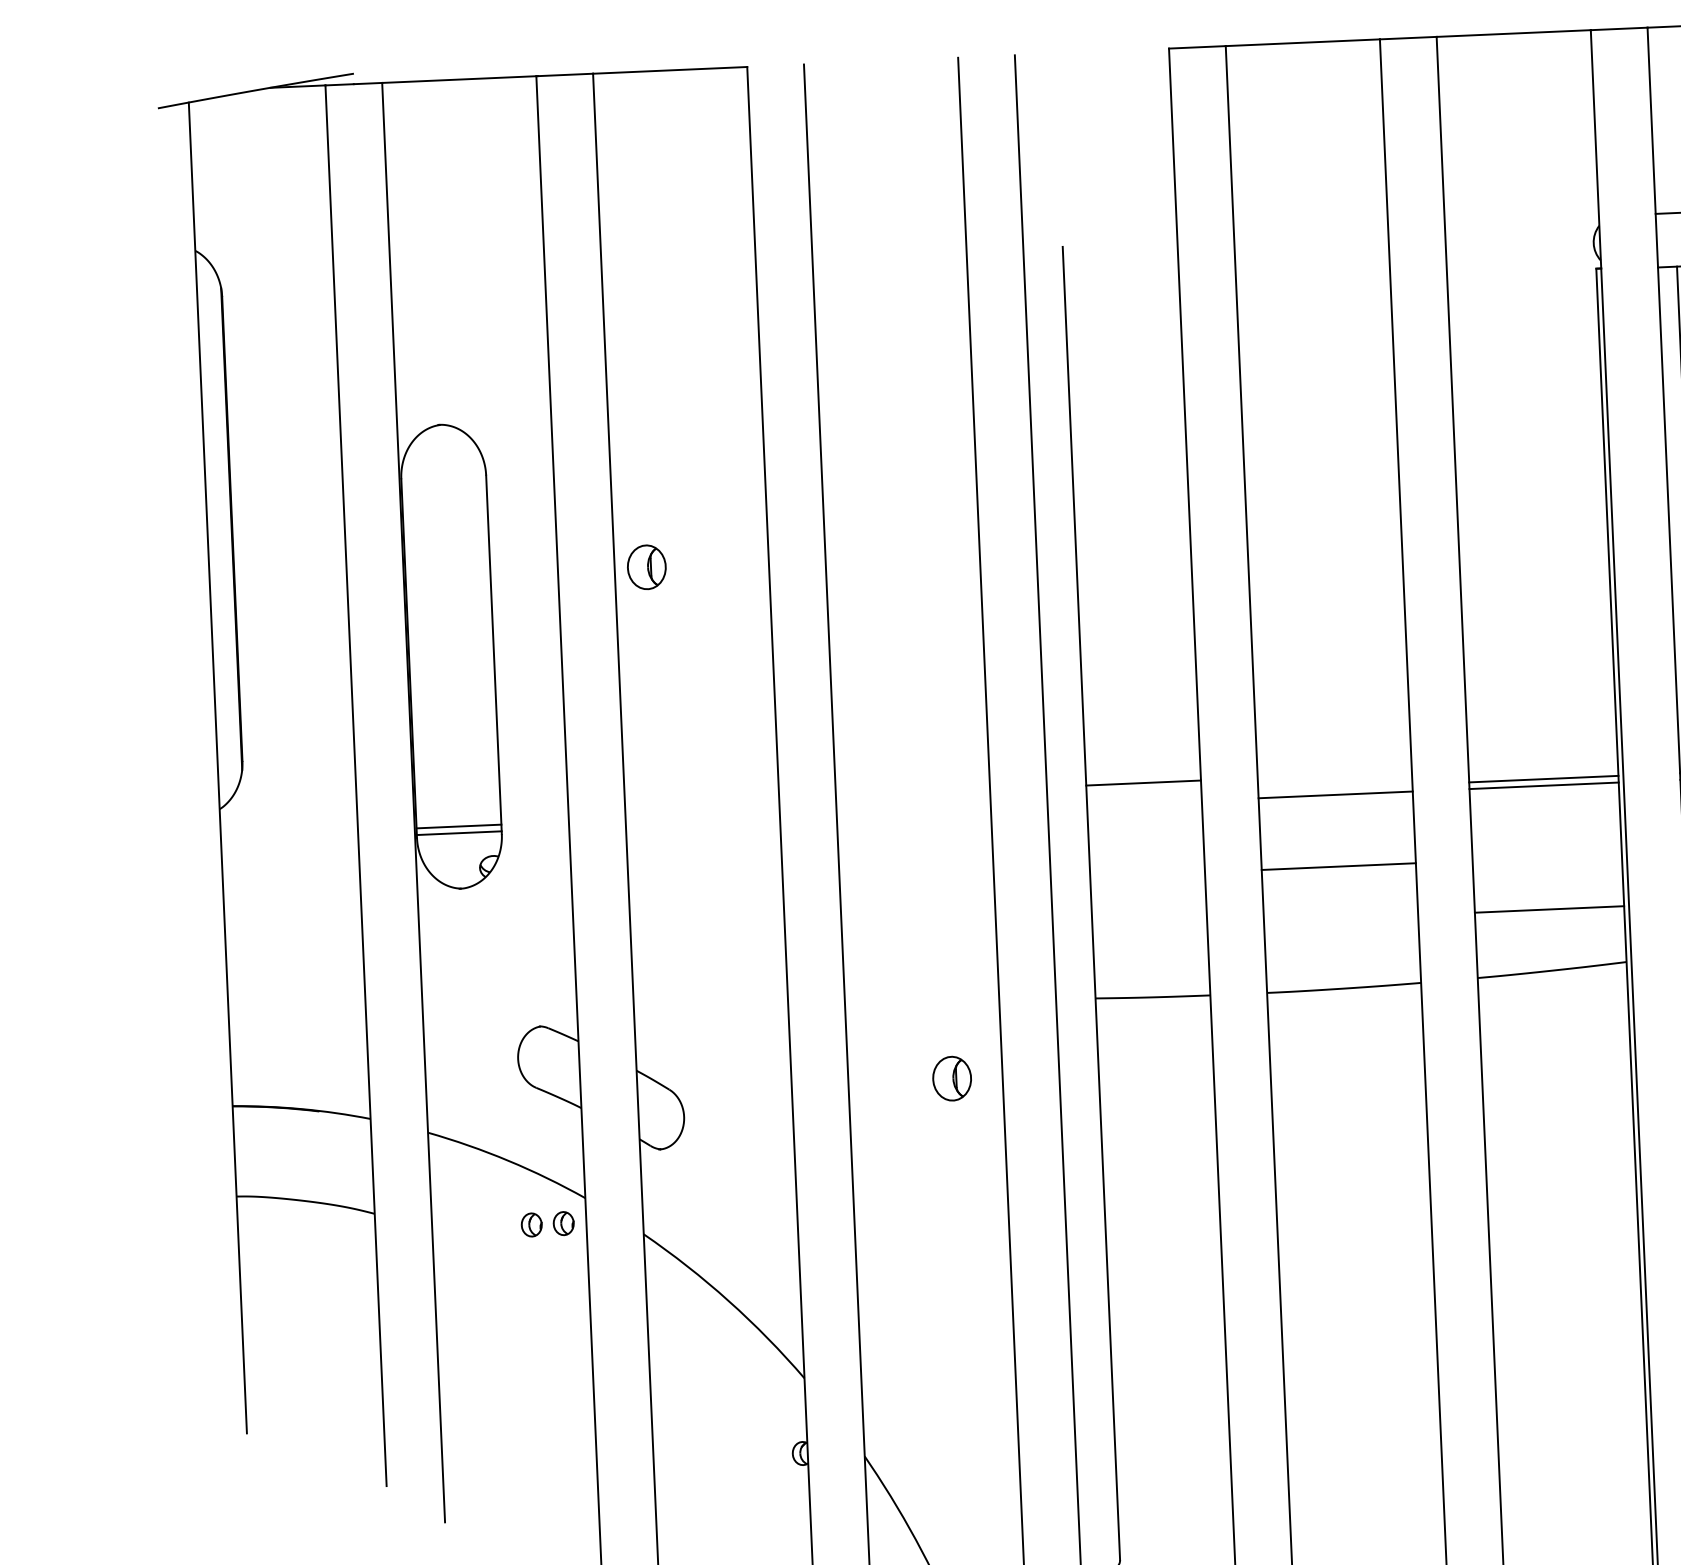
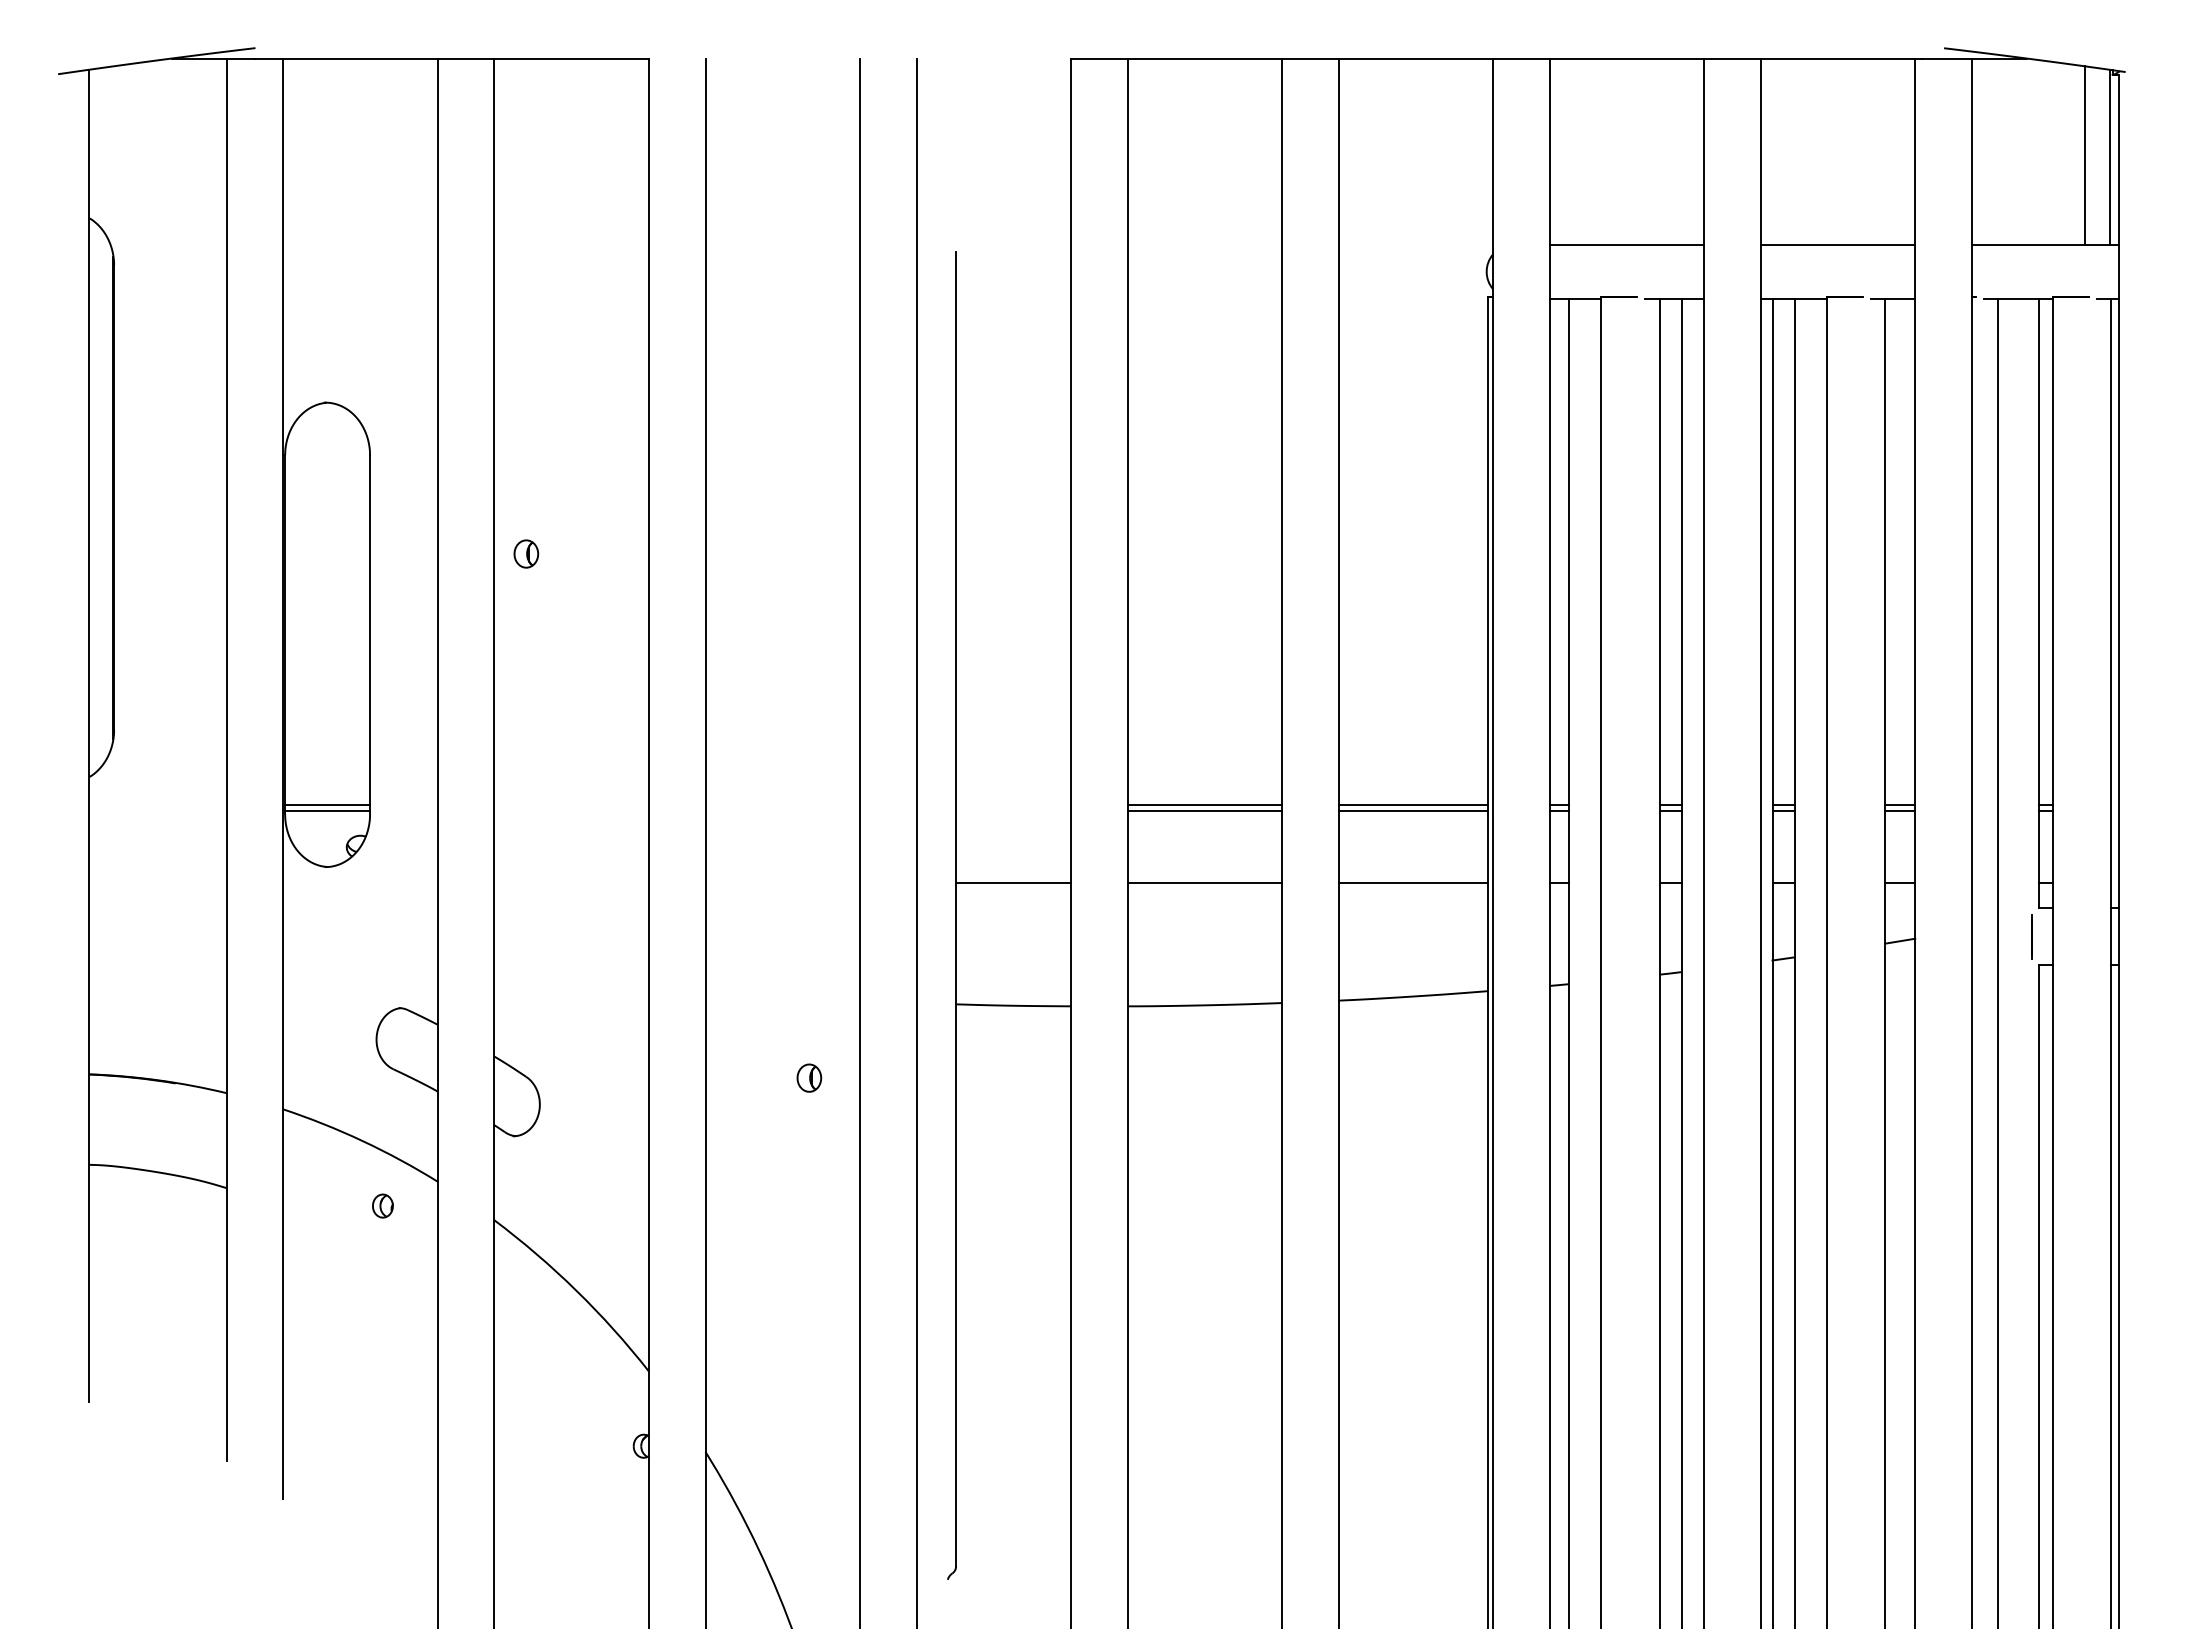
part: (645, 566) -> (525, 553), size x0.62
line: (1143, 783) -> (1013, 883), moved
line: (1335, 787) -> (1204, 804), added
line: (1549, 909) -> (1413, 883), moved
part: (952, 1077) -> (809, 1077), size x0.62
part: (563, 1223) -> (414, 1205), removed

